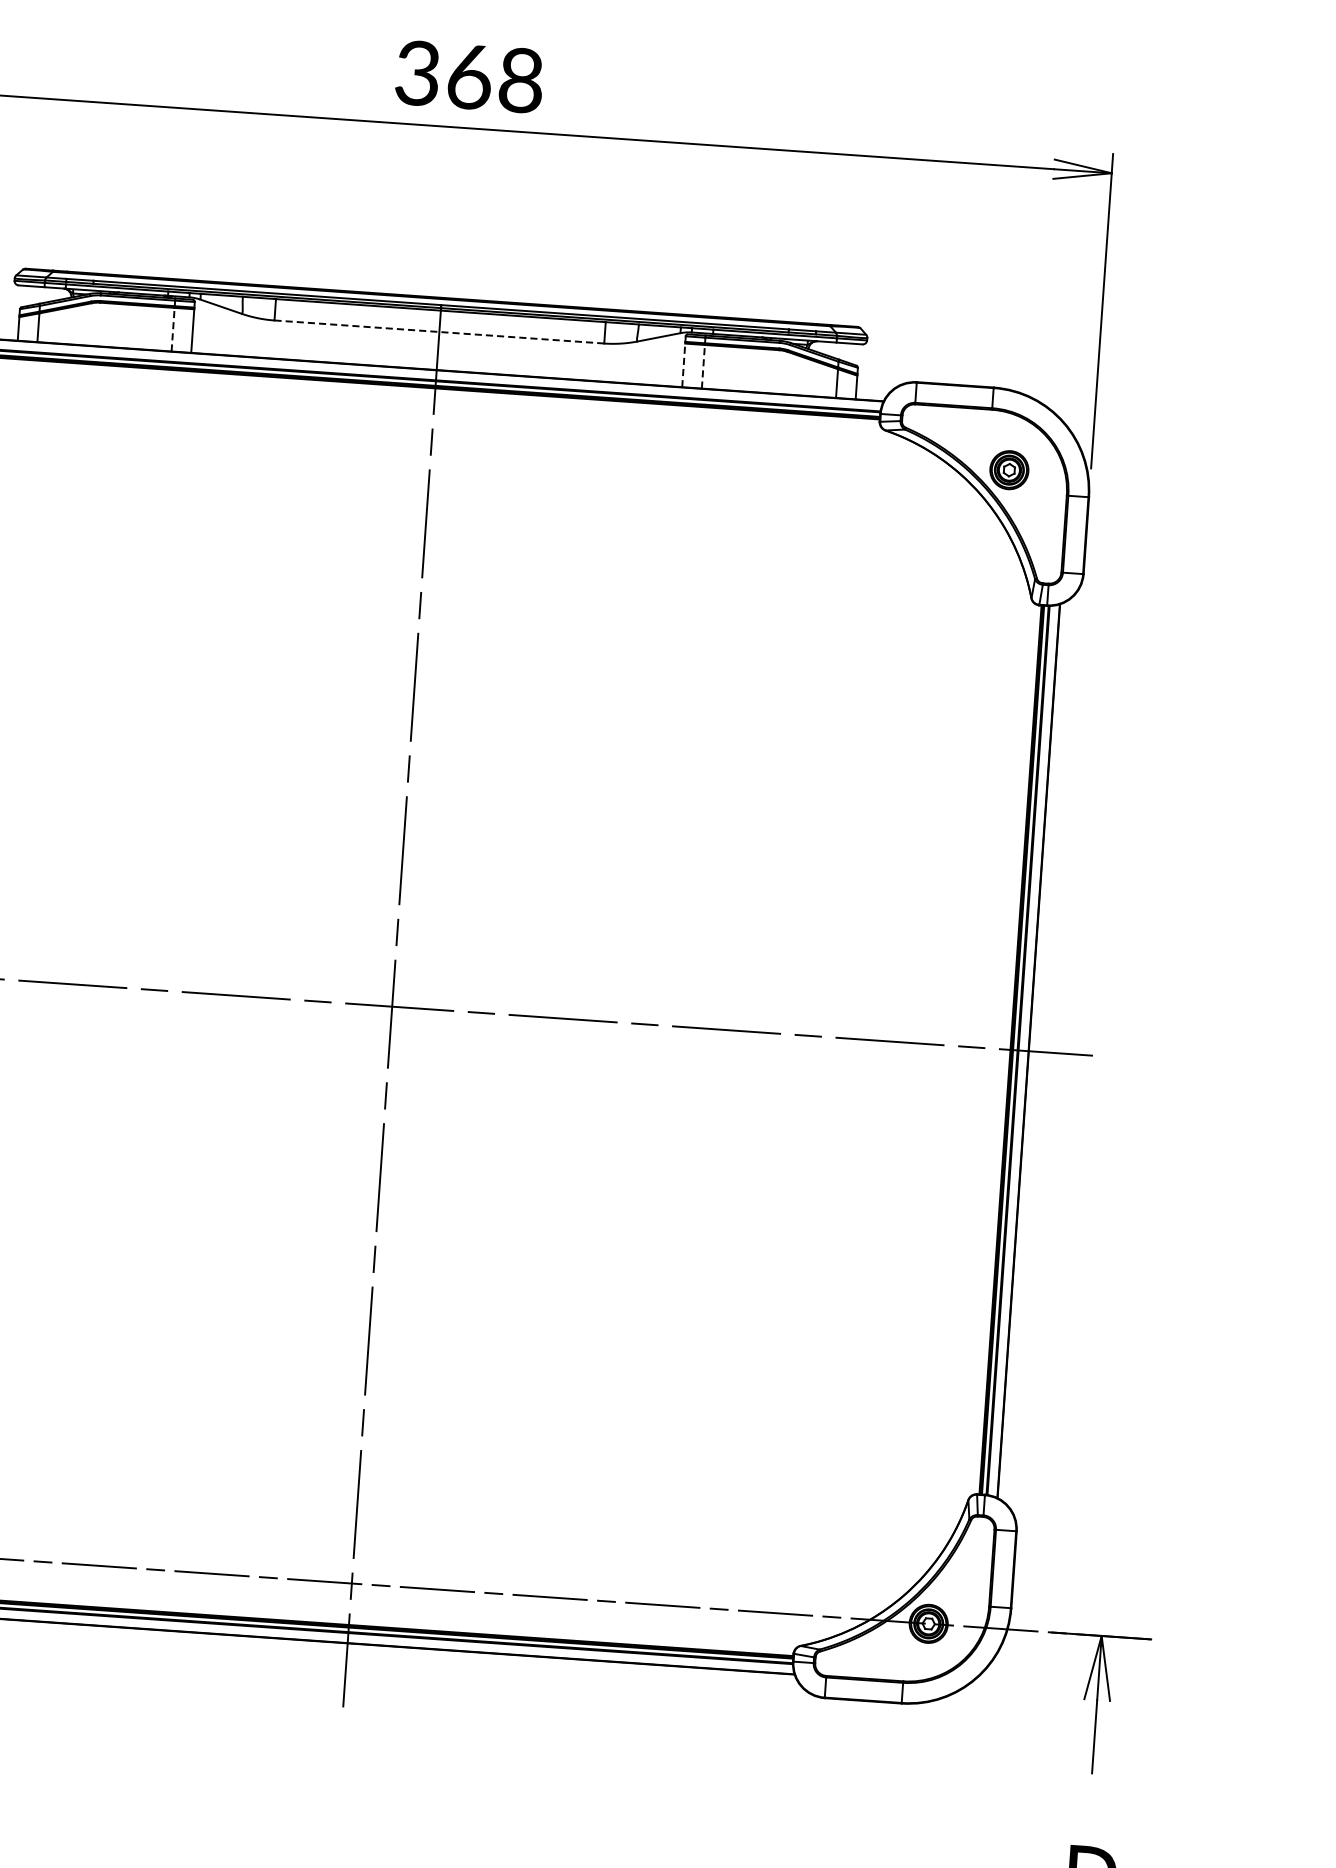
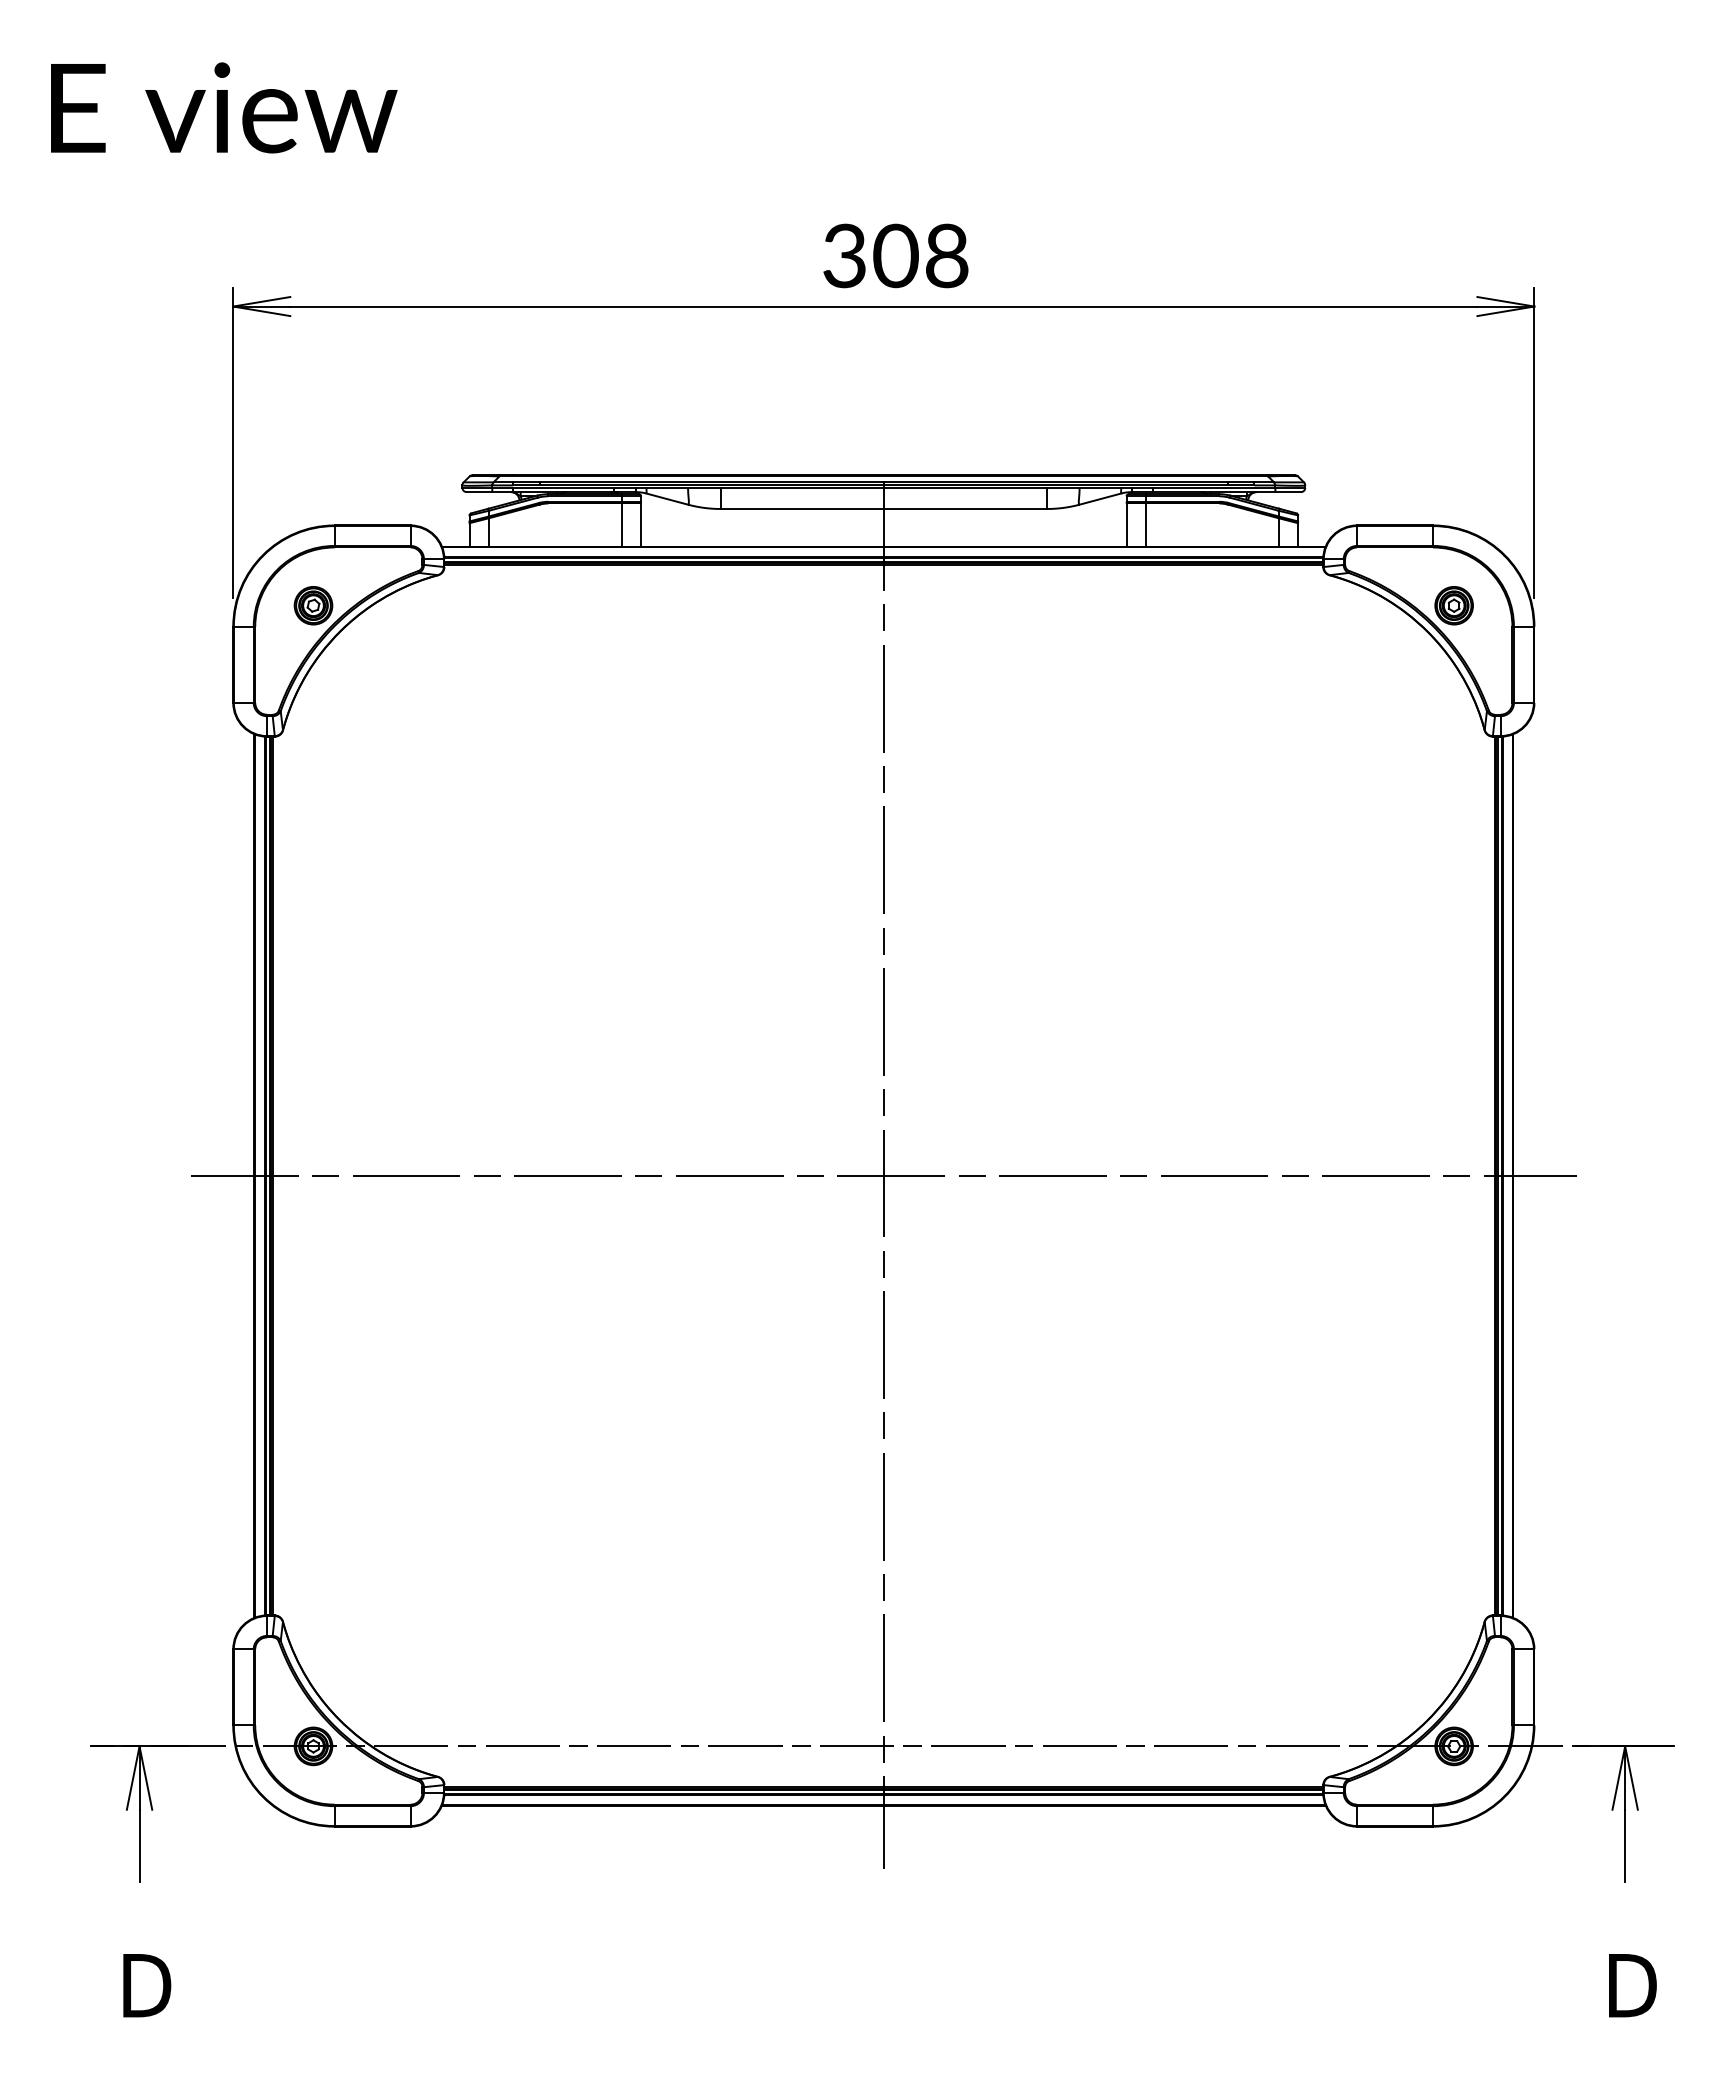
text: (469, 76) -> (895, 255), 368 -> 308
line: (172, 330) -> (621, 525), dashed -> solid
line: (440, 331) -> (884, 508), dashed -> solid
line: (683, 365) -> (1126, 525), dashed -> solid
line: (702, 367) -> (1145, 525), dashed -> solid

